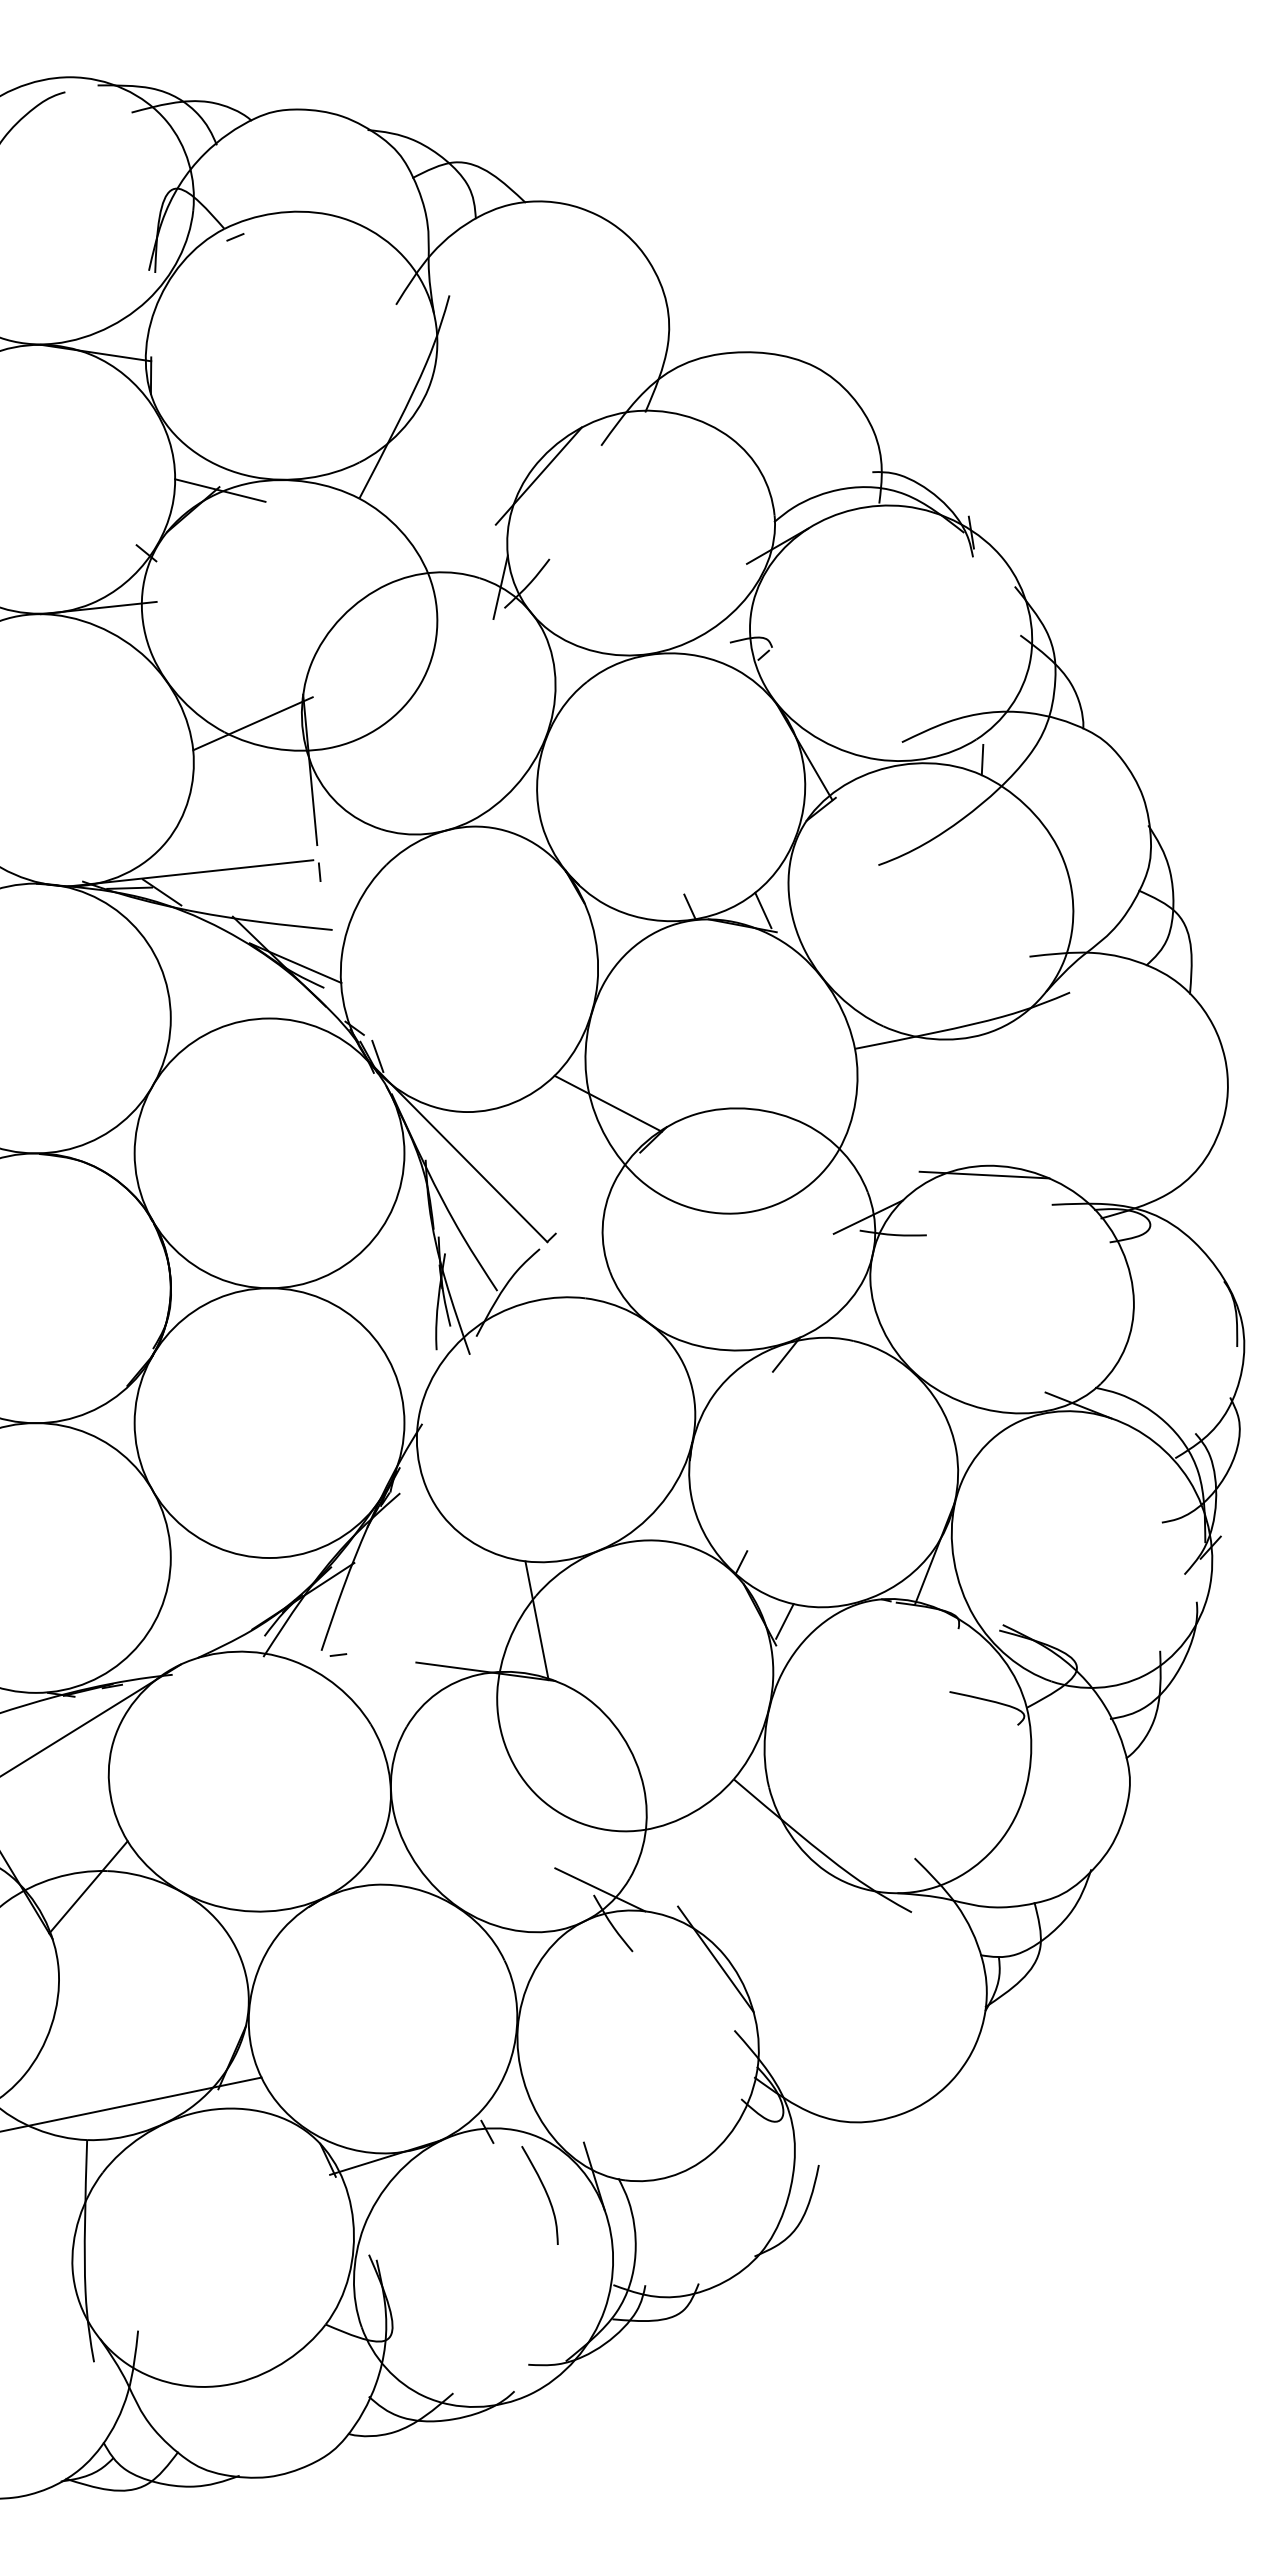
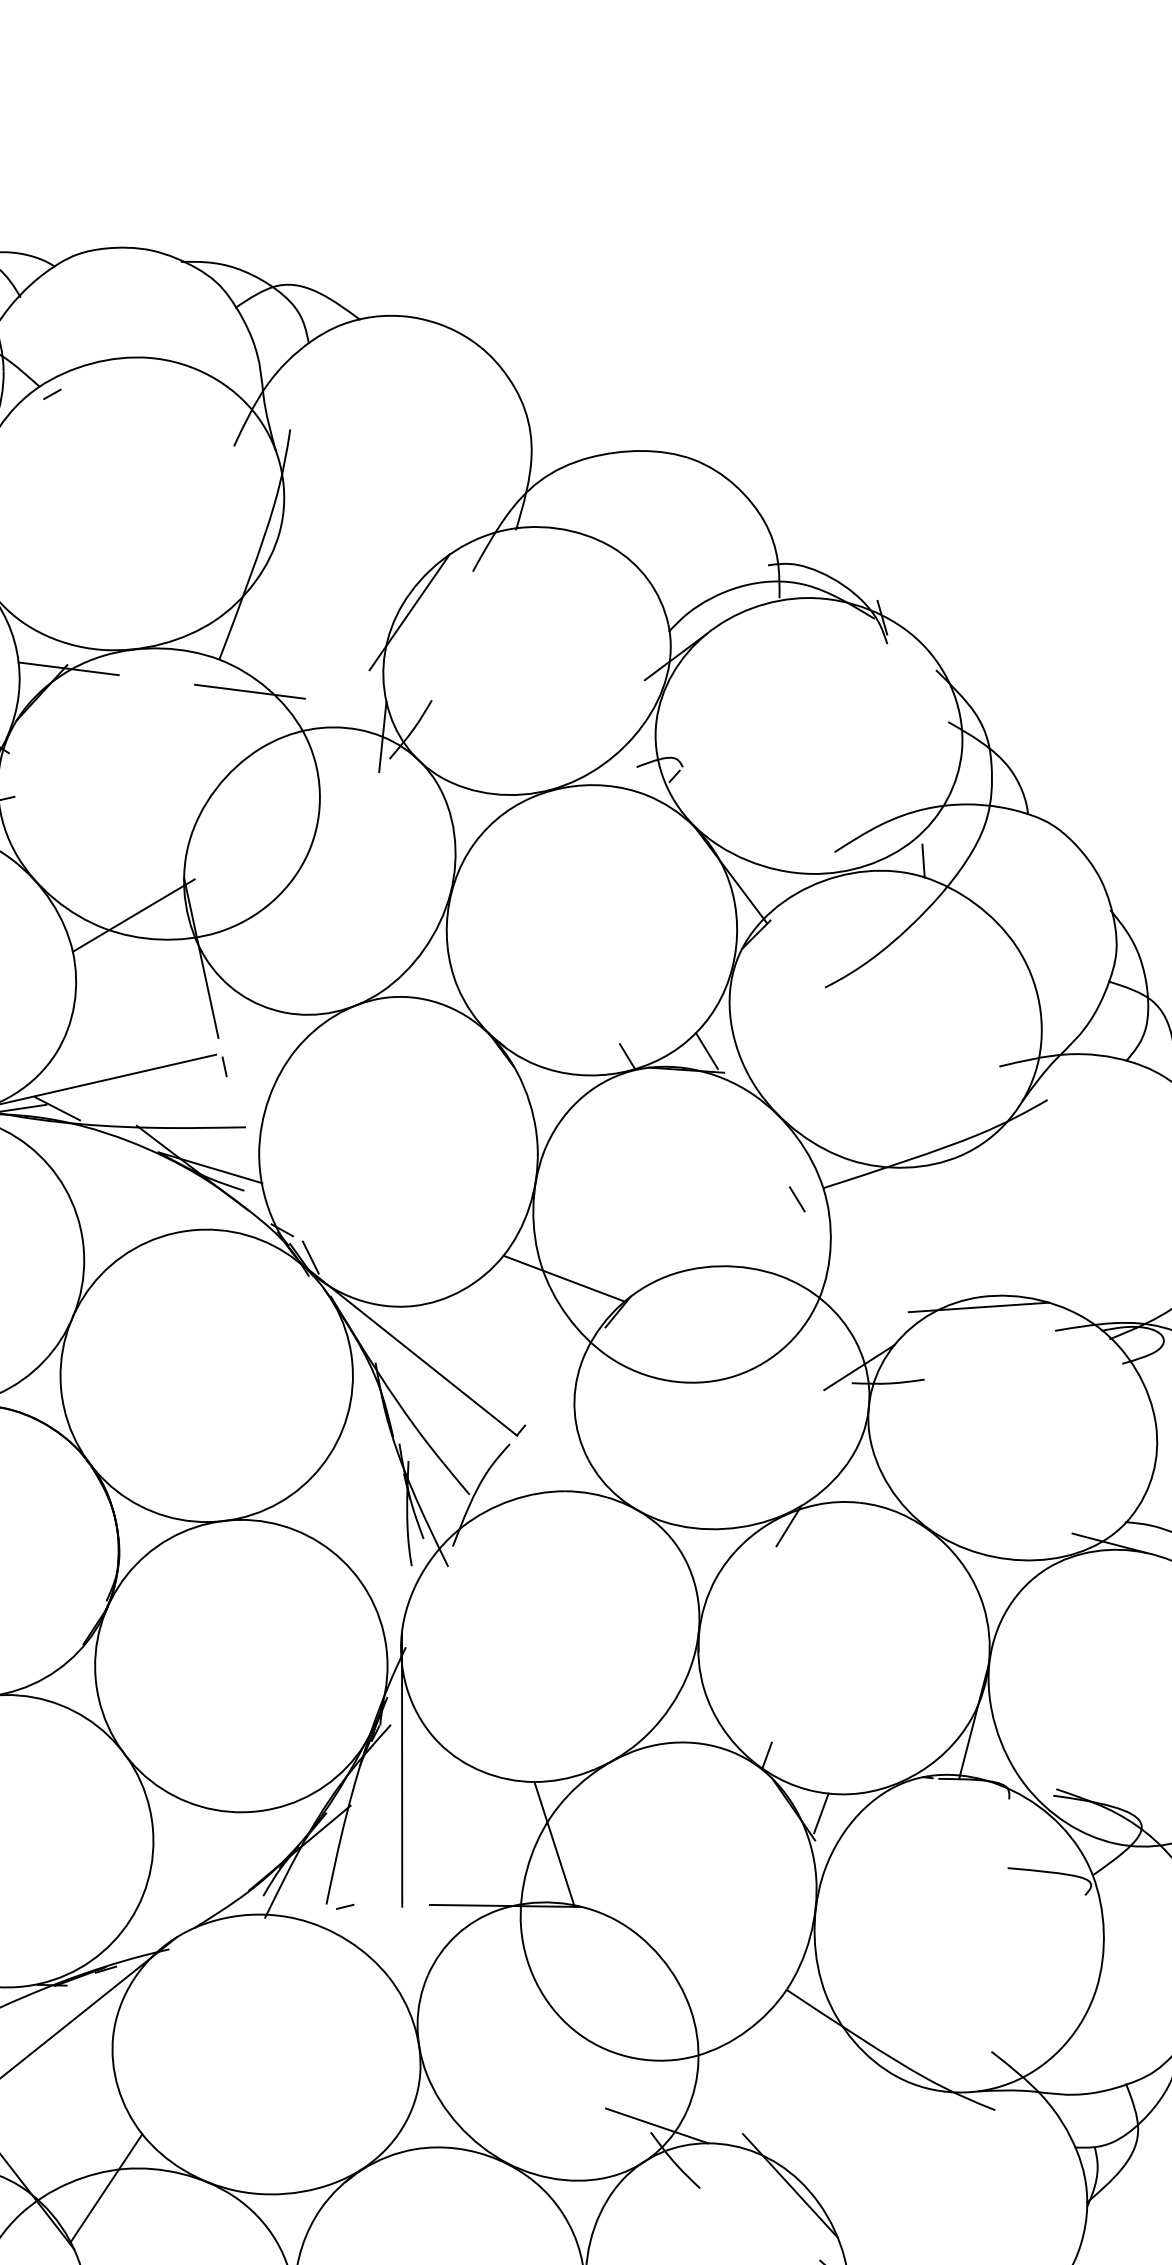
line: (383, 531) -> (249, 691), added
line: (829, 1056) -> (796, 1199), added
line: (405, 1535) -> (402, 1769), added

